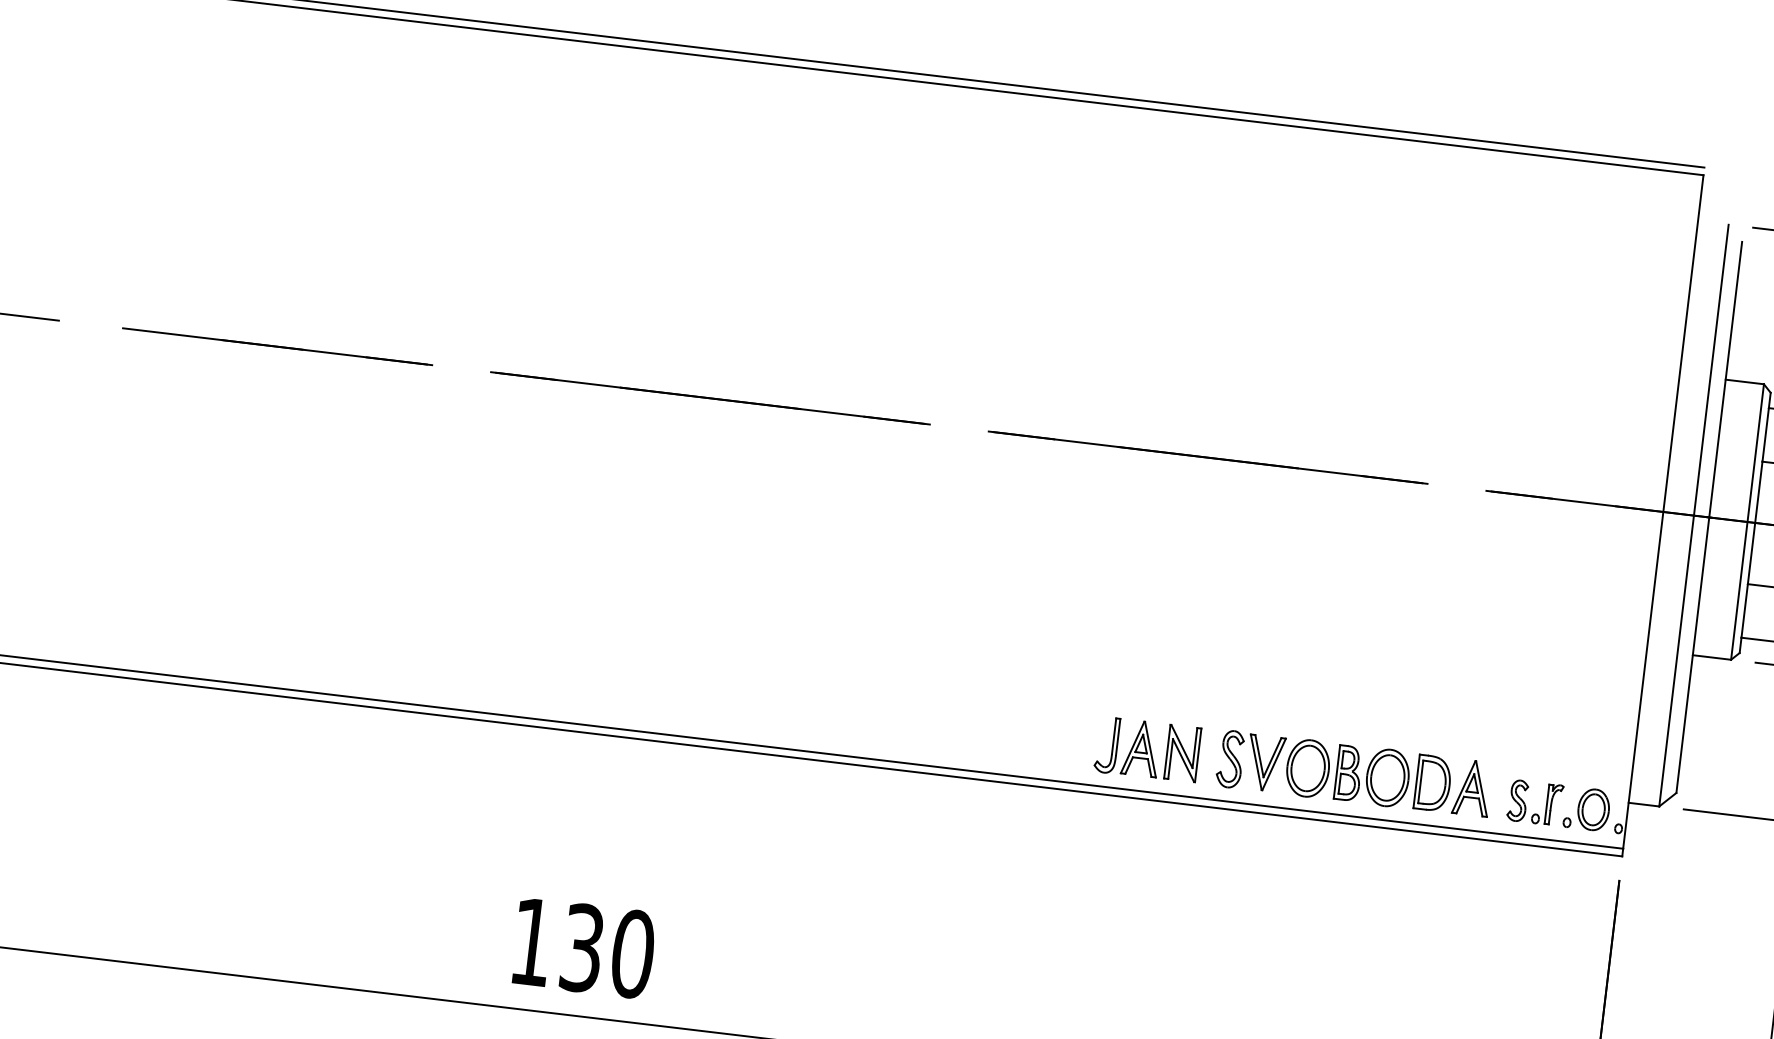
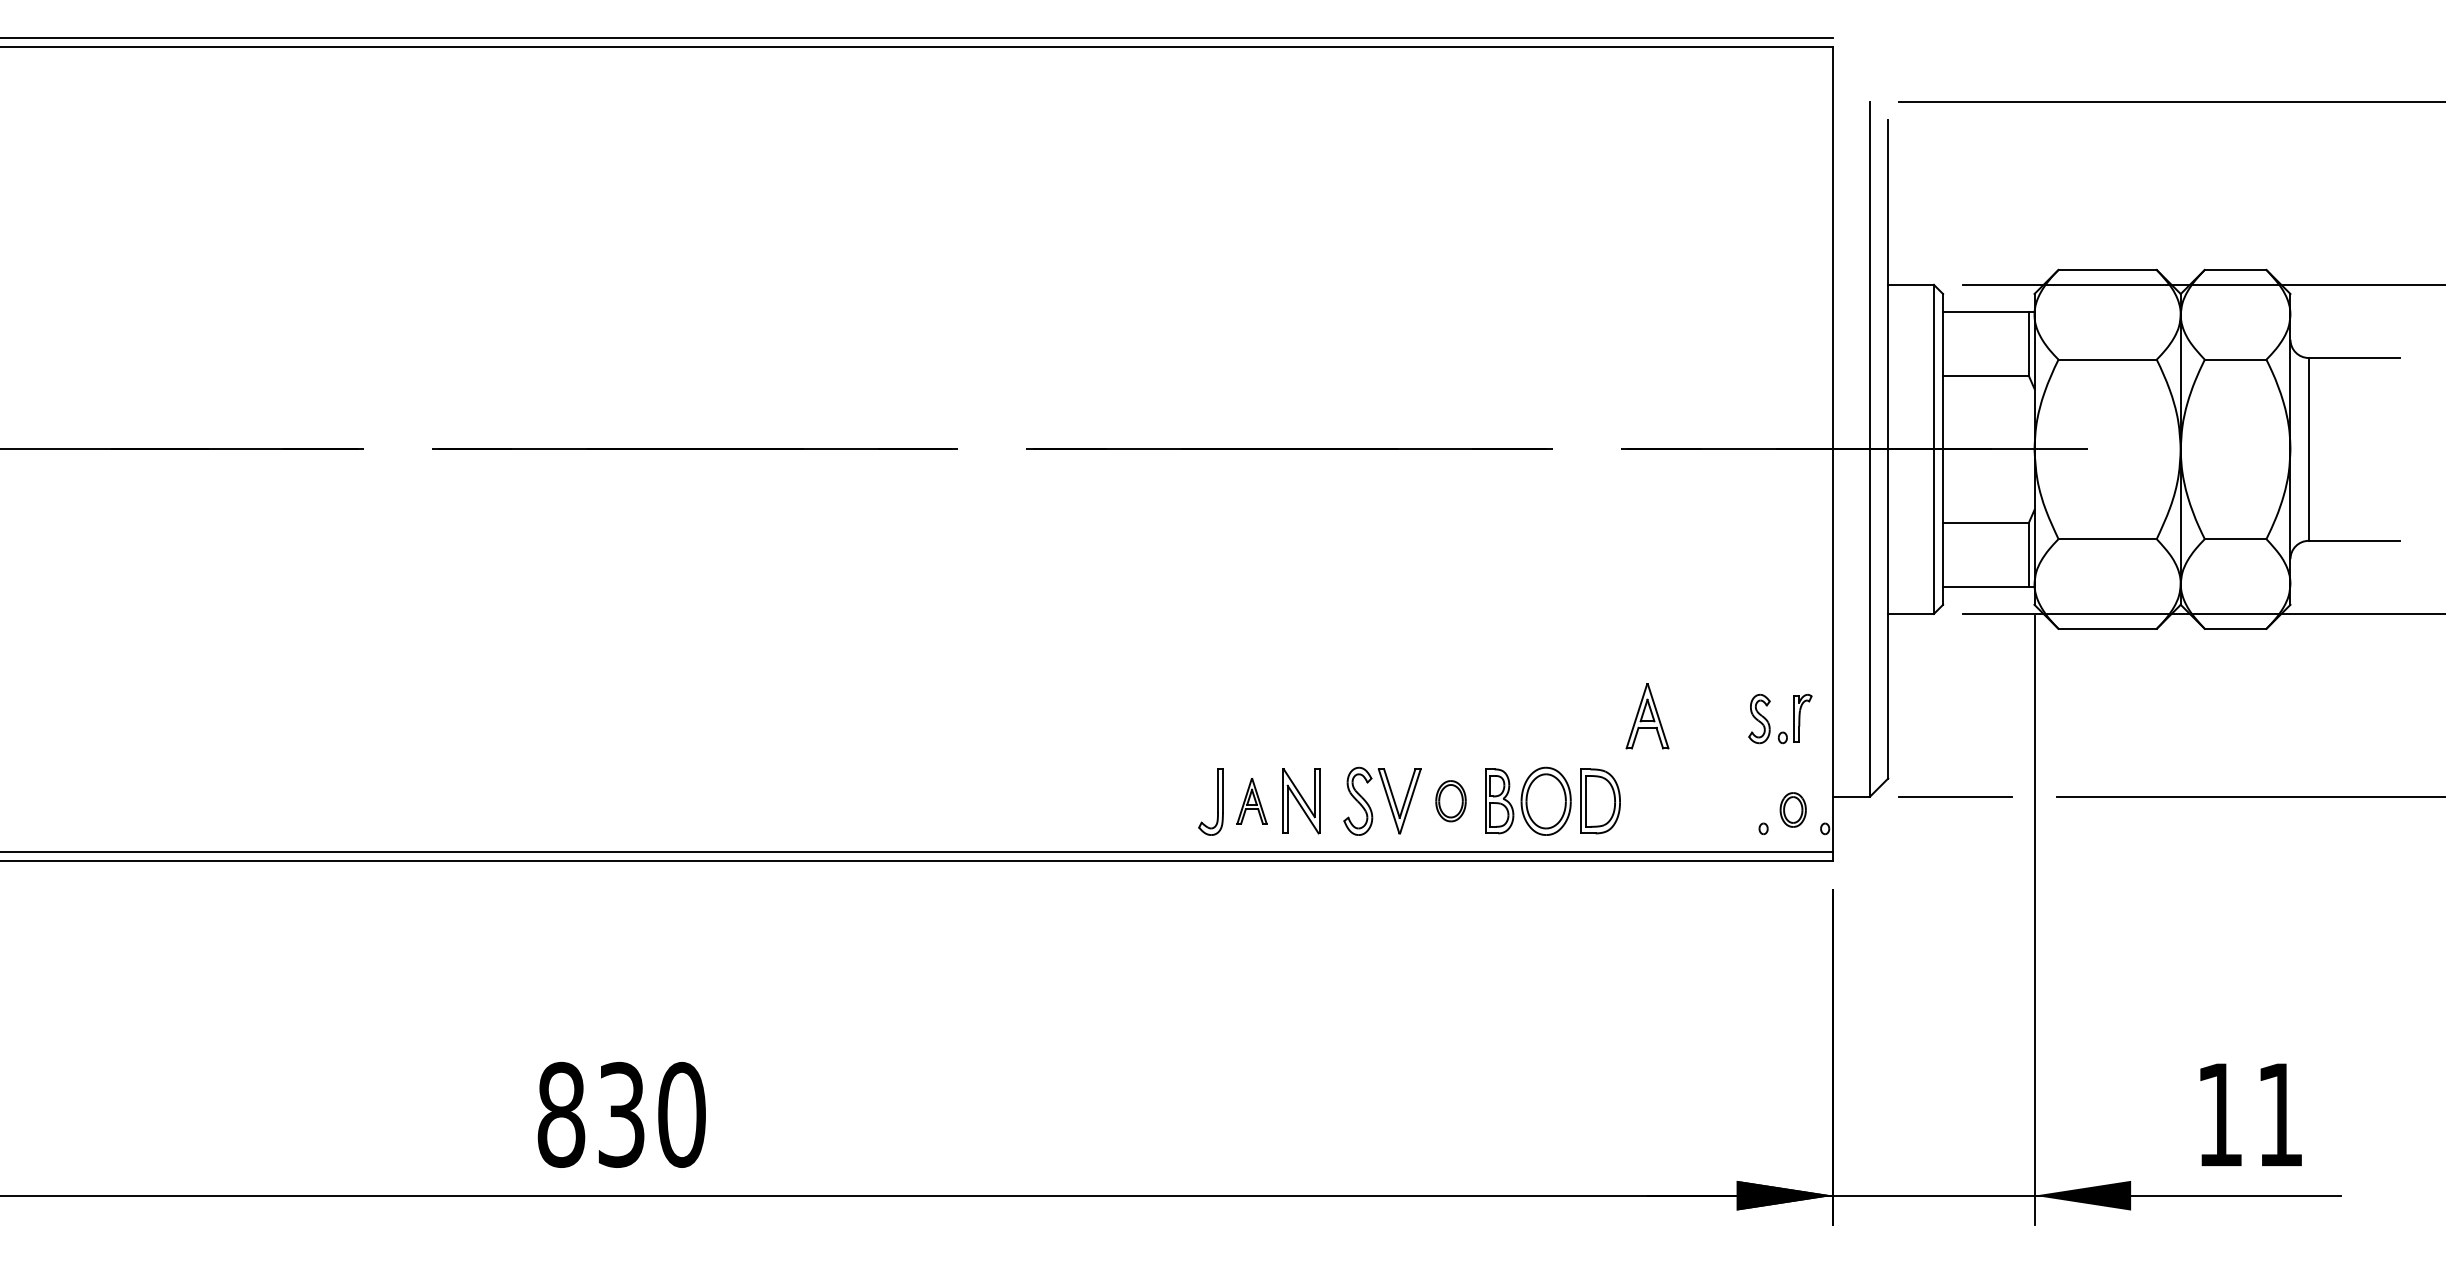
part: (1141, 748) -> (1251, 801), size x0.7
part: (1307, 767) -> (1450, 800), size x0.6
part: (1472, 788) -> (1647, 716), moved
part: (1525, 804) -> (1769, 722), moved
part: (1594, 809) -> (1793, 809), size x0.7
text: (532, 941) -> (561, 1114), 130 -> 830

